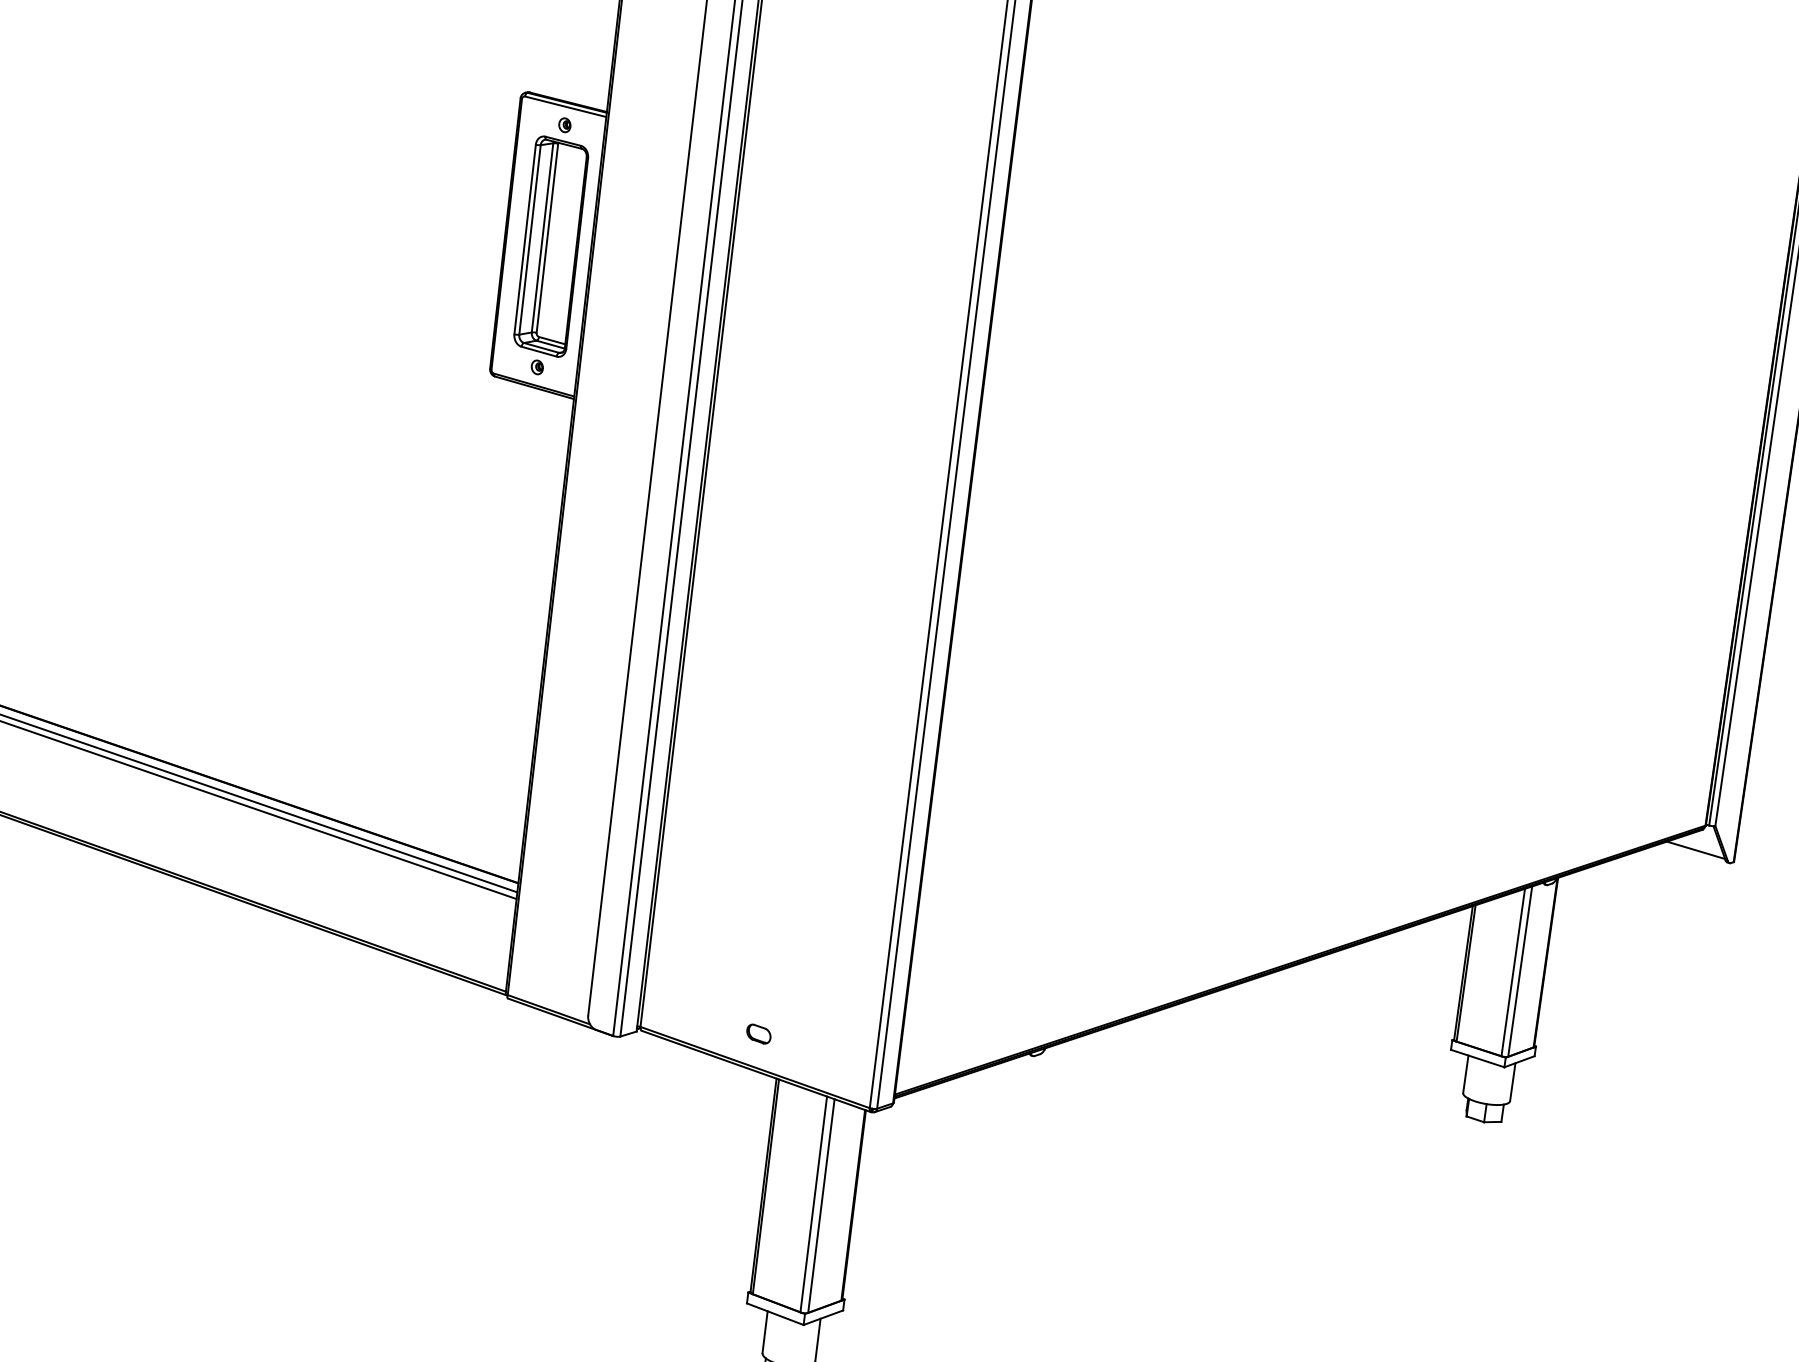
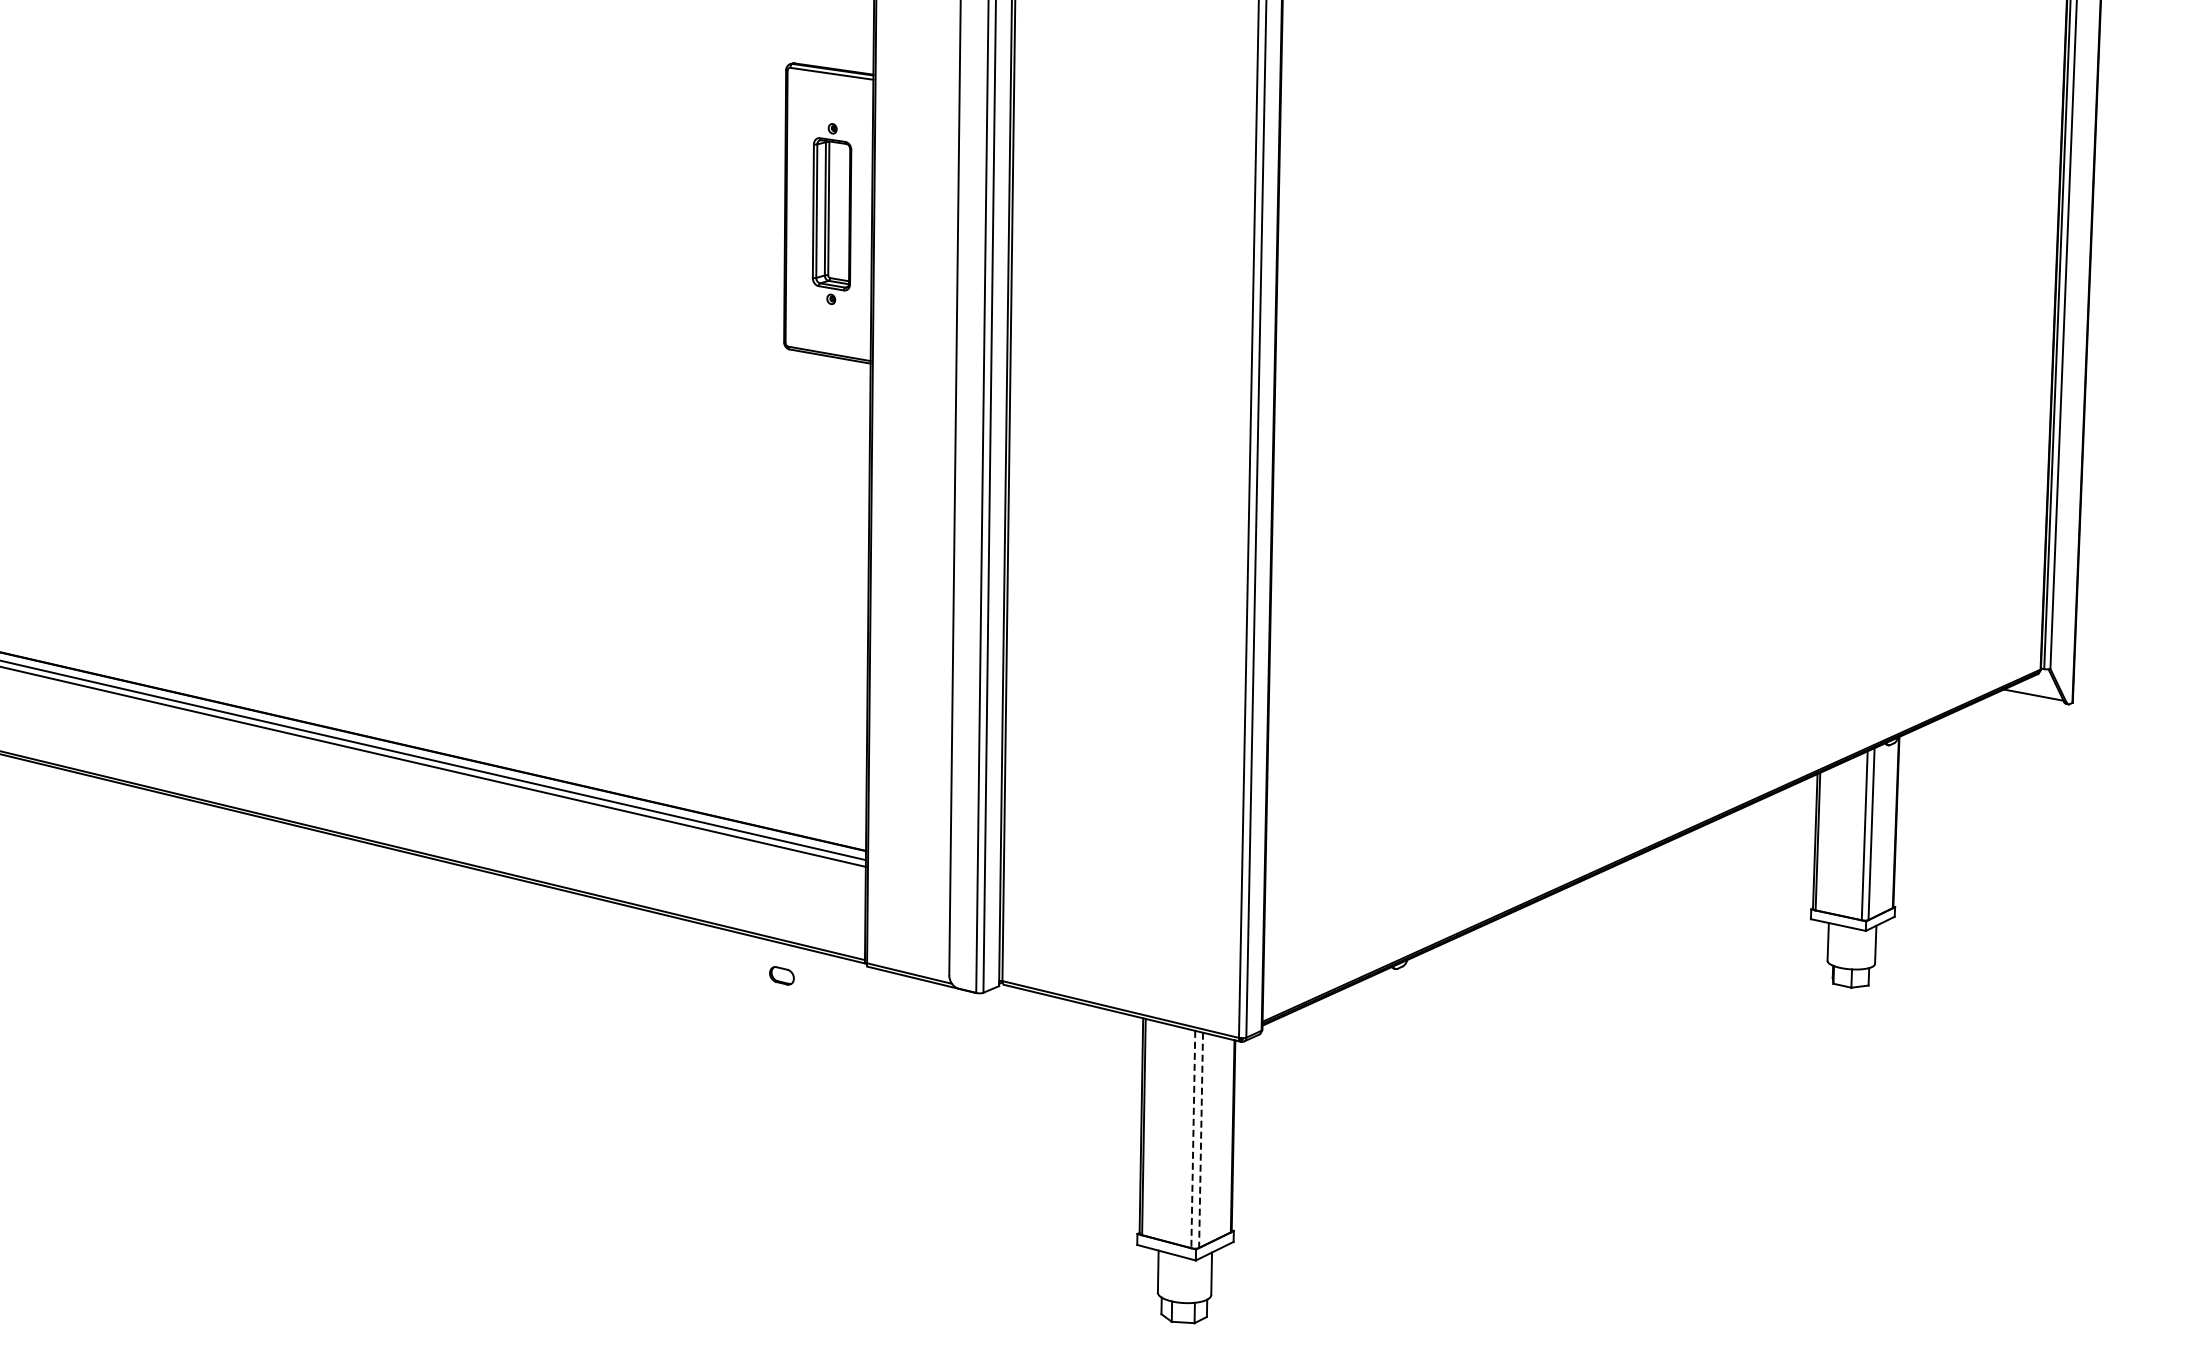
part: (550, 245) -> (831, 213), size x0.7
part: (758, 1033) -> (781, 975), moved
line: (813, 1204) -> (1193, 1139), solid -> dashed
line: (821, 1206) -> (1201, 1140), solid -> dashed

